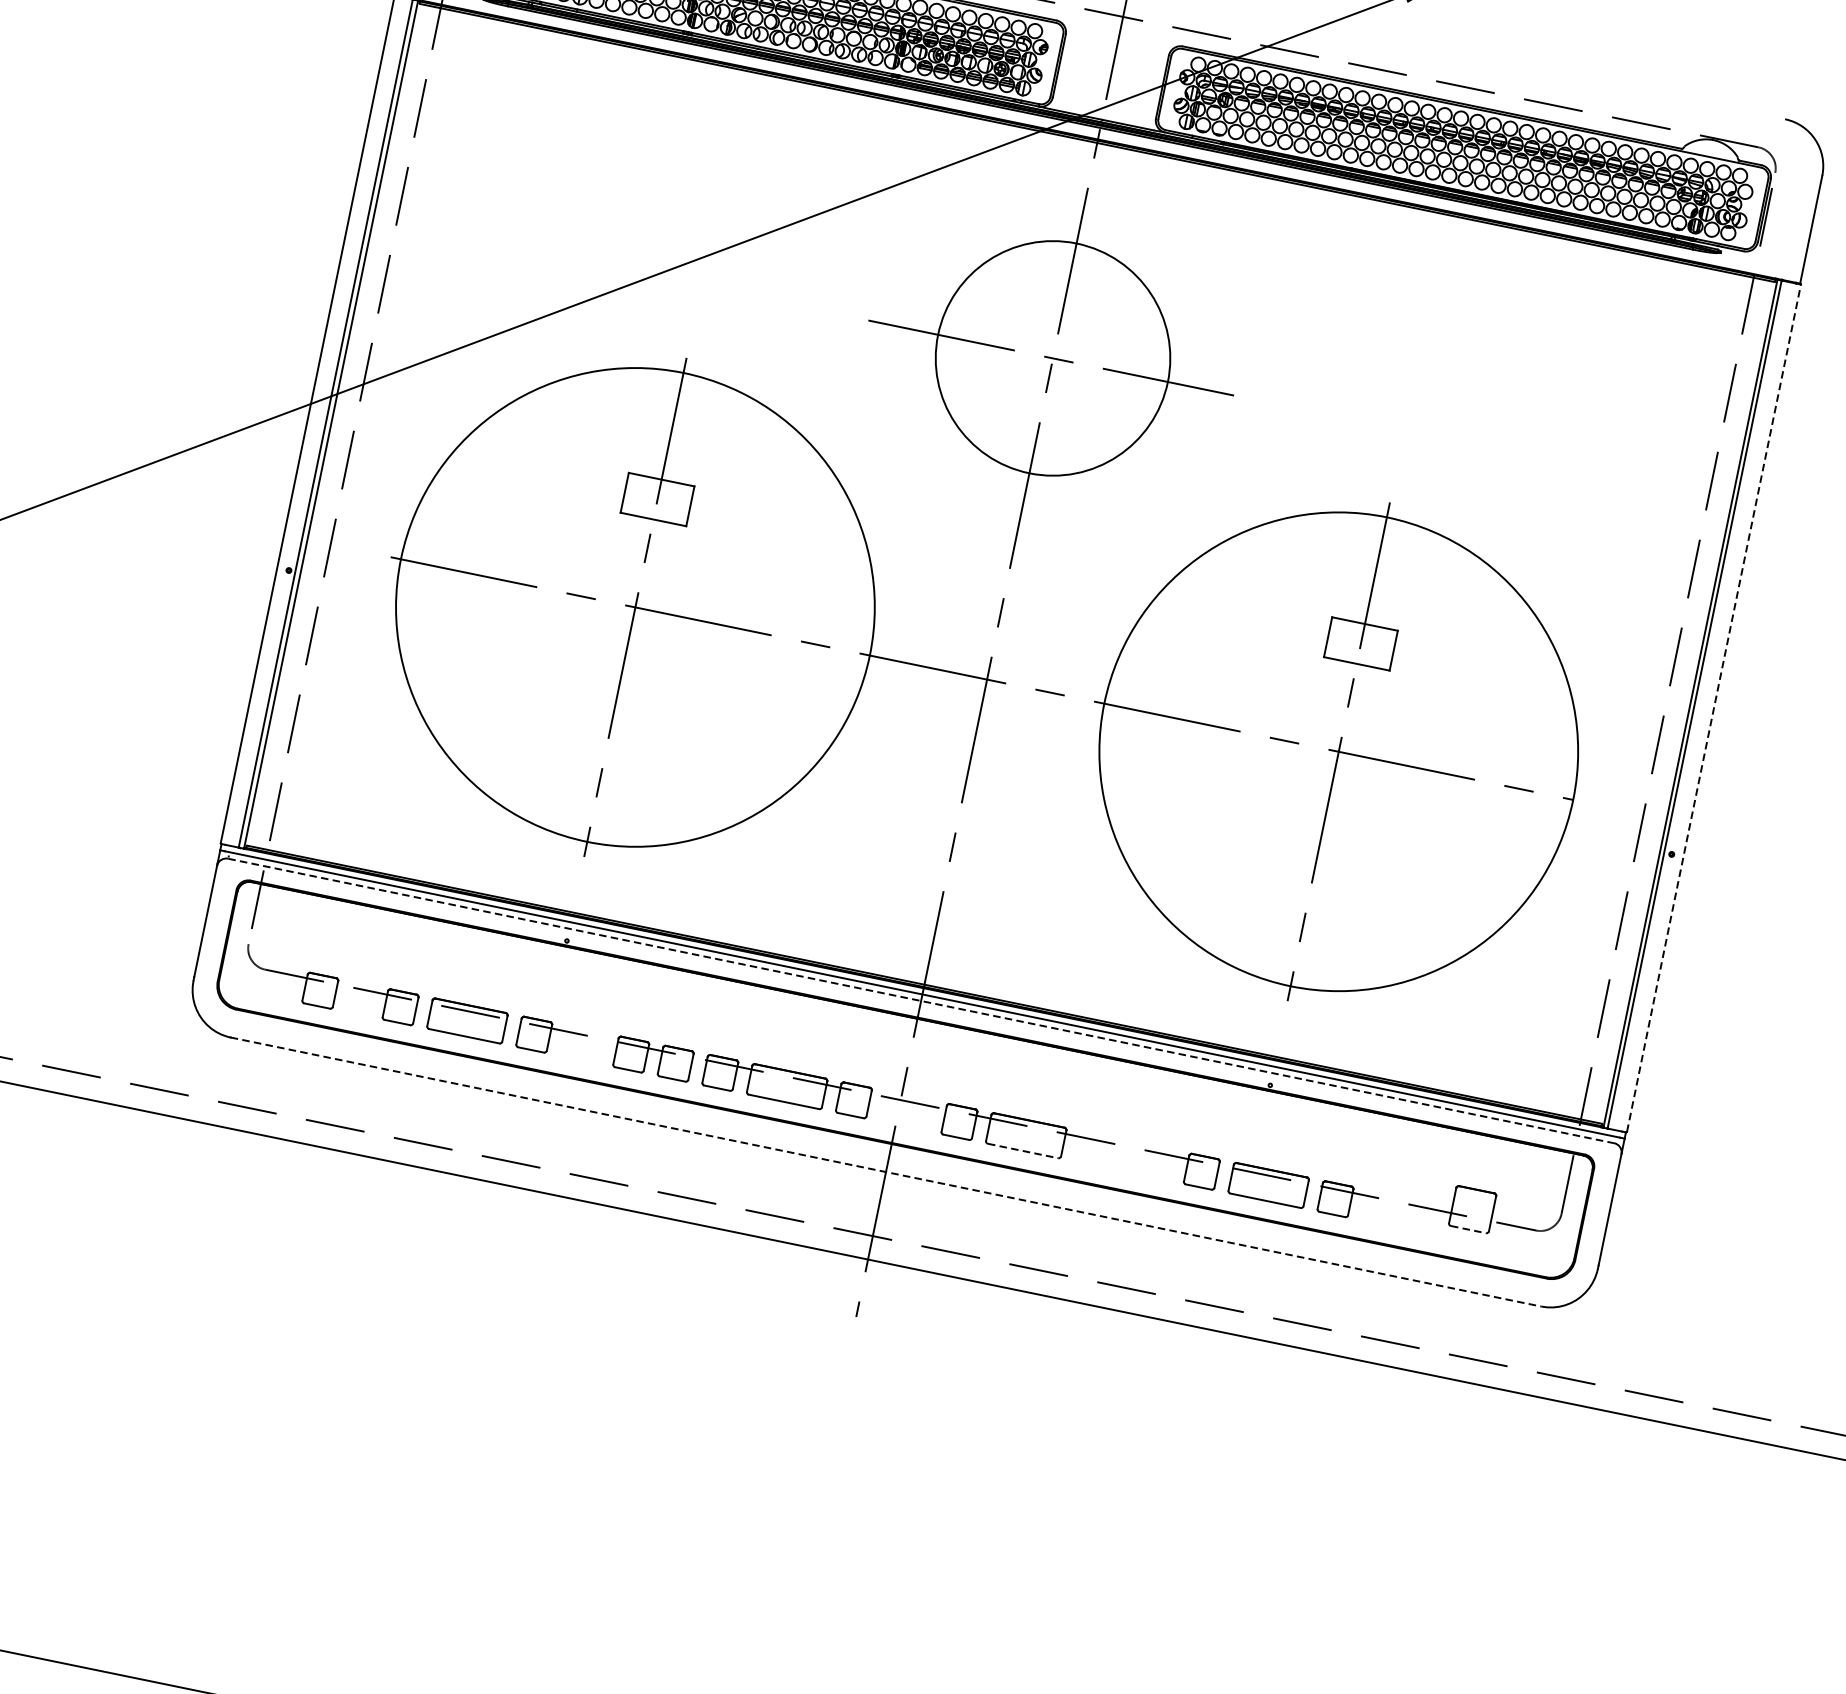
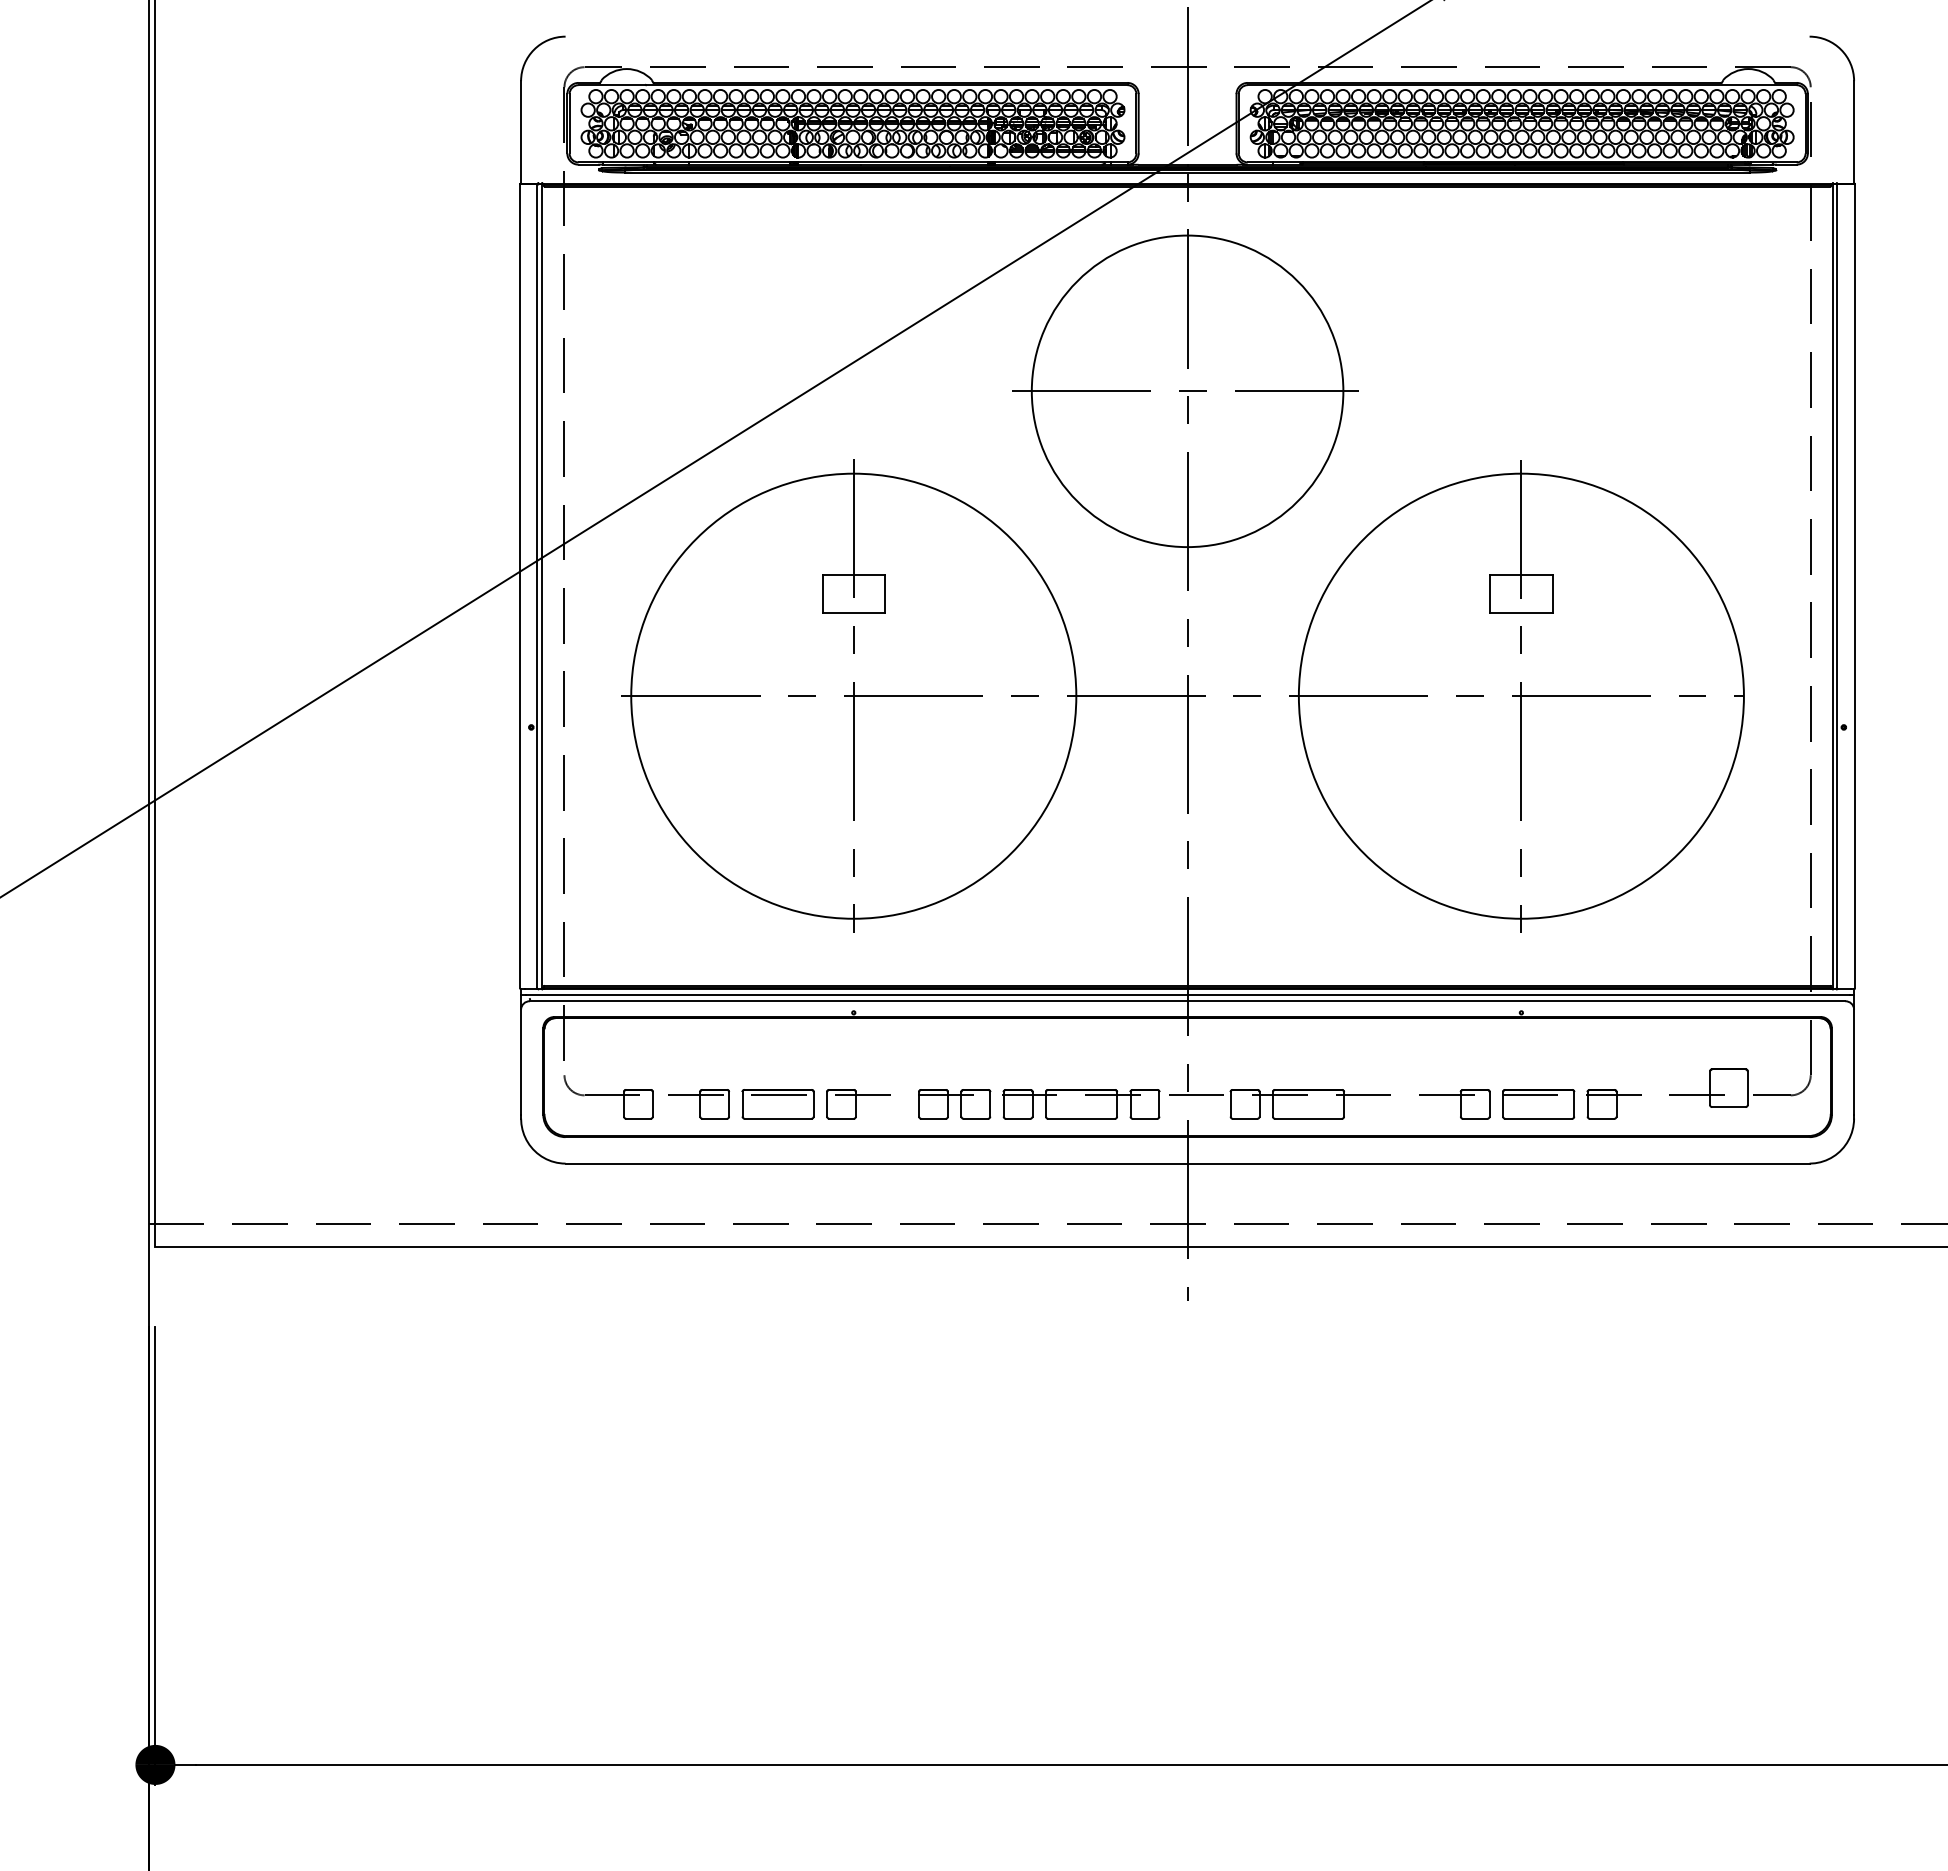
circle: (1052, 358) -> (1187, 391), size x1.43
line: (1714, 707) -> (1855, 585), dashed -> solid
line: (920, 1001) -> (1187, 1001), dashed -> solid
line: (1024, 1150) -> (1309, 1118), dashed -> solid
line: (886, 1172) -> (1188, 1163), dashed -> solid
line: (1468, 1229) -> (1728, 1107), dashed -> solid

